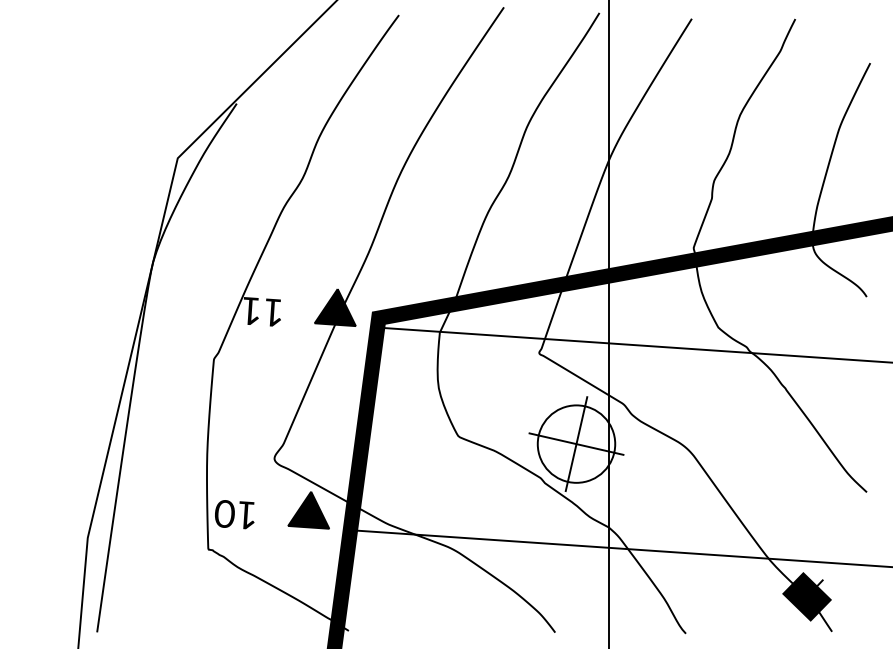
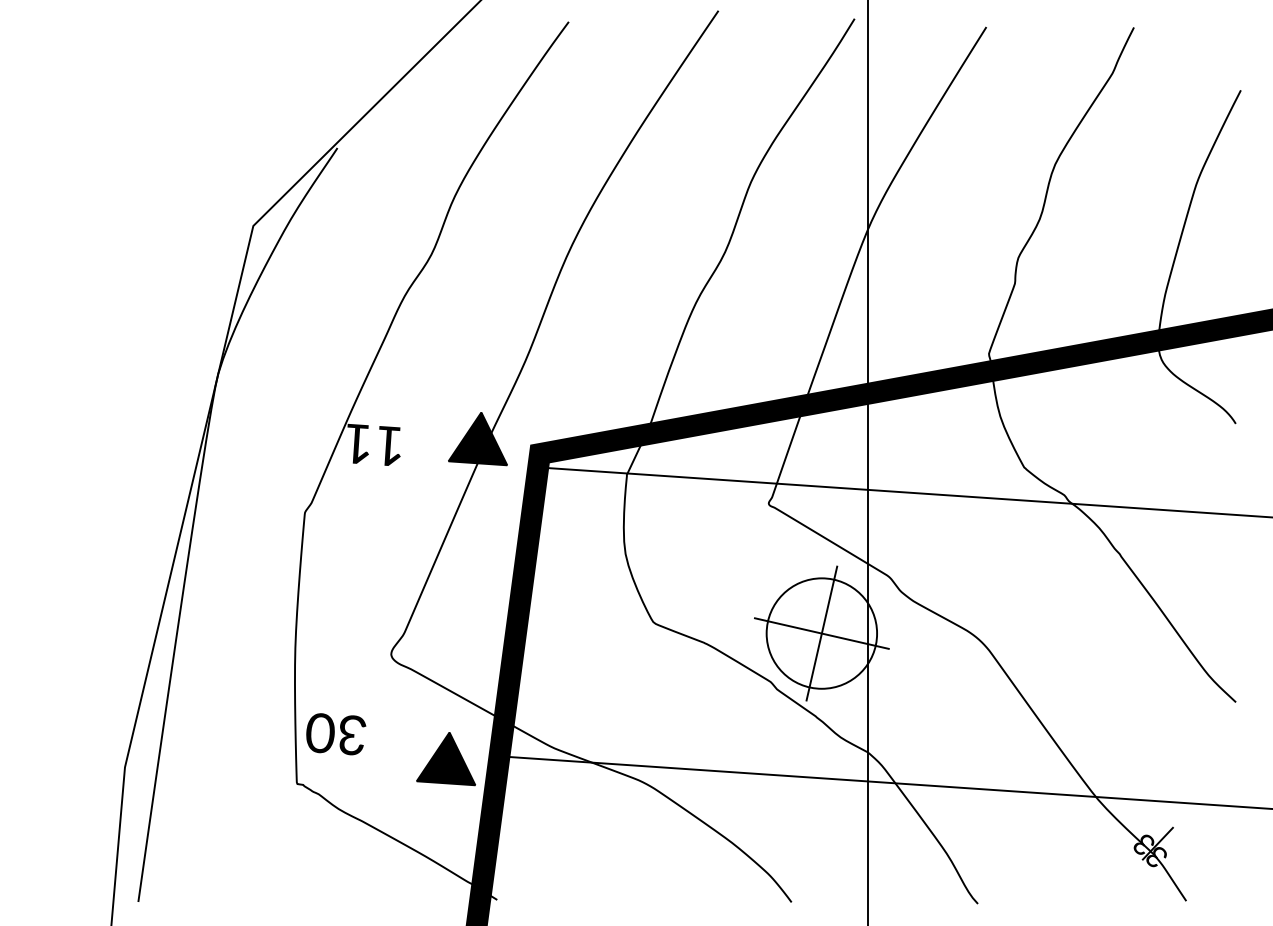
part: (308, 510) -> (445, 759), moved
text: (247, 515) -> (352, 735), 10 -> 30
fill: (806, 596) -> (1150, 850), removed

